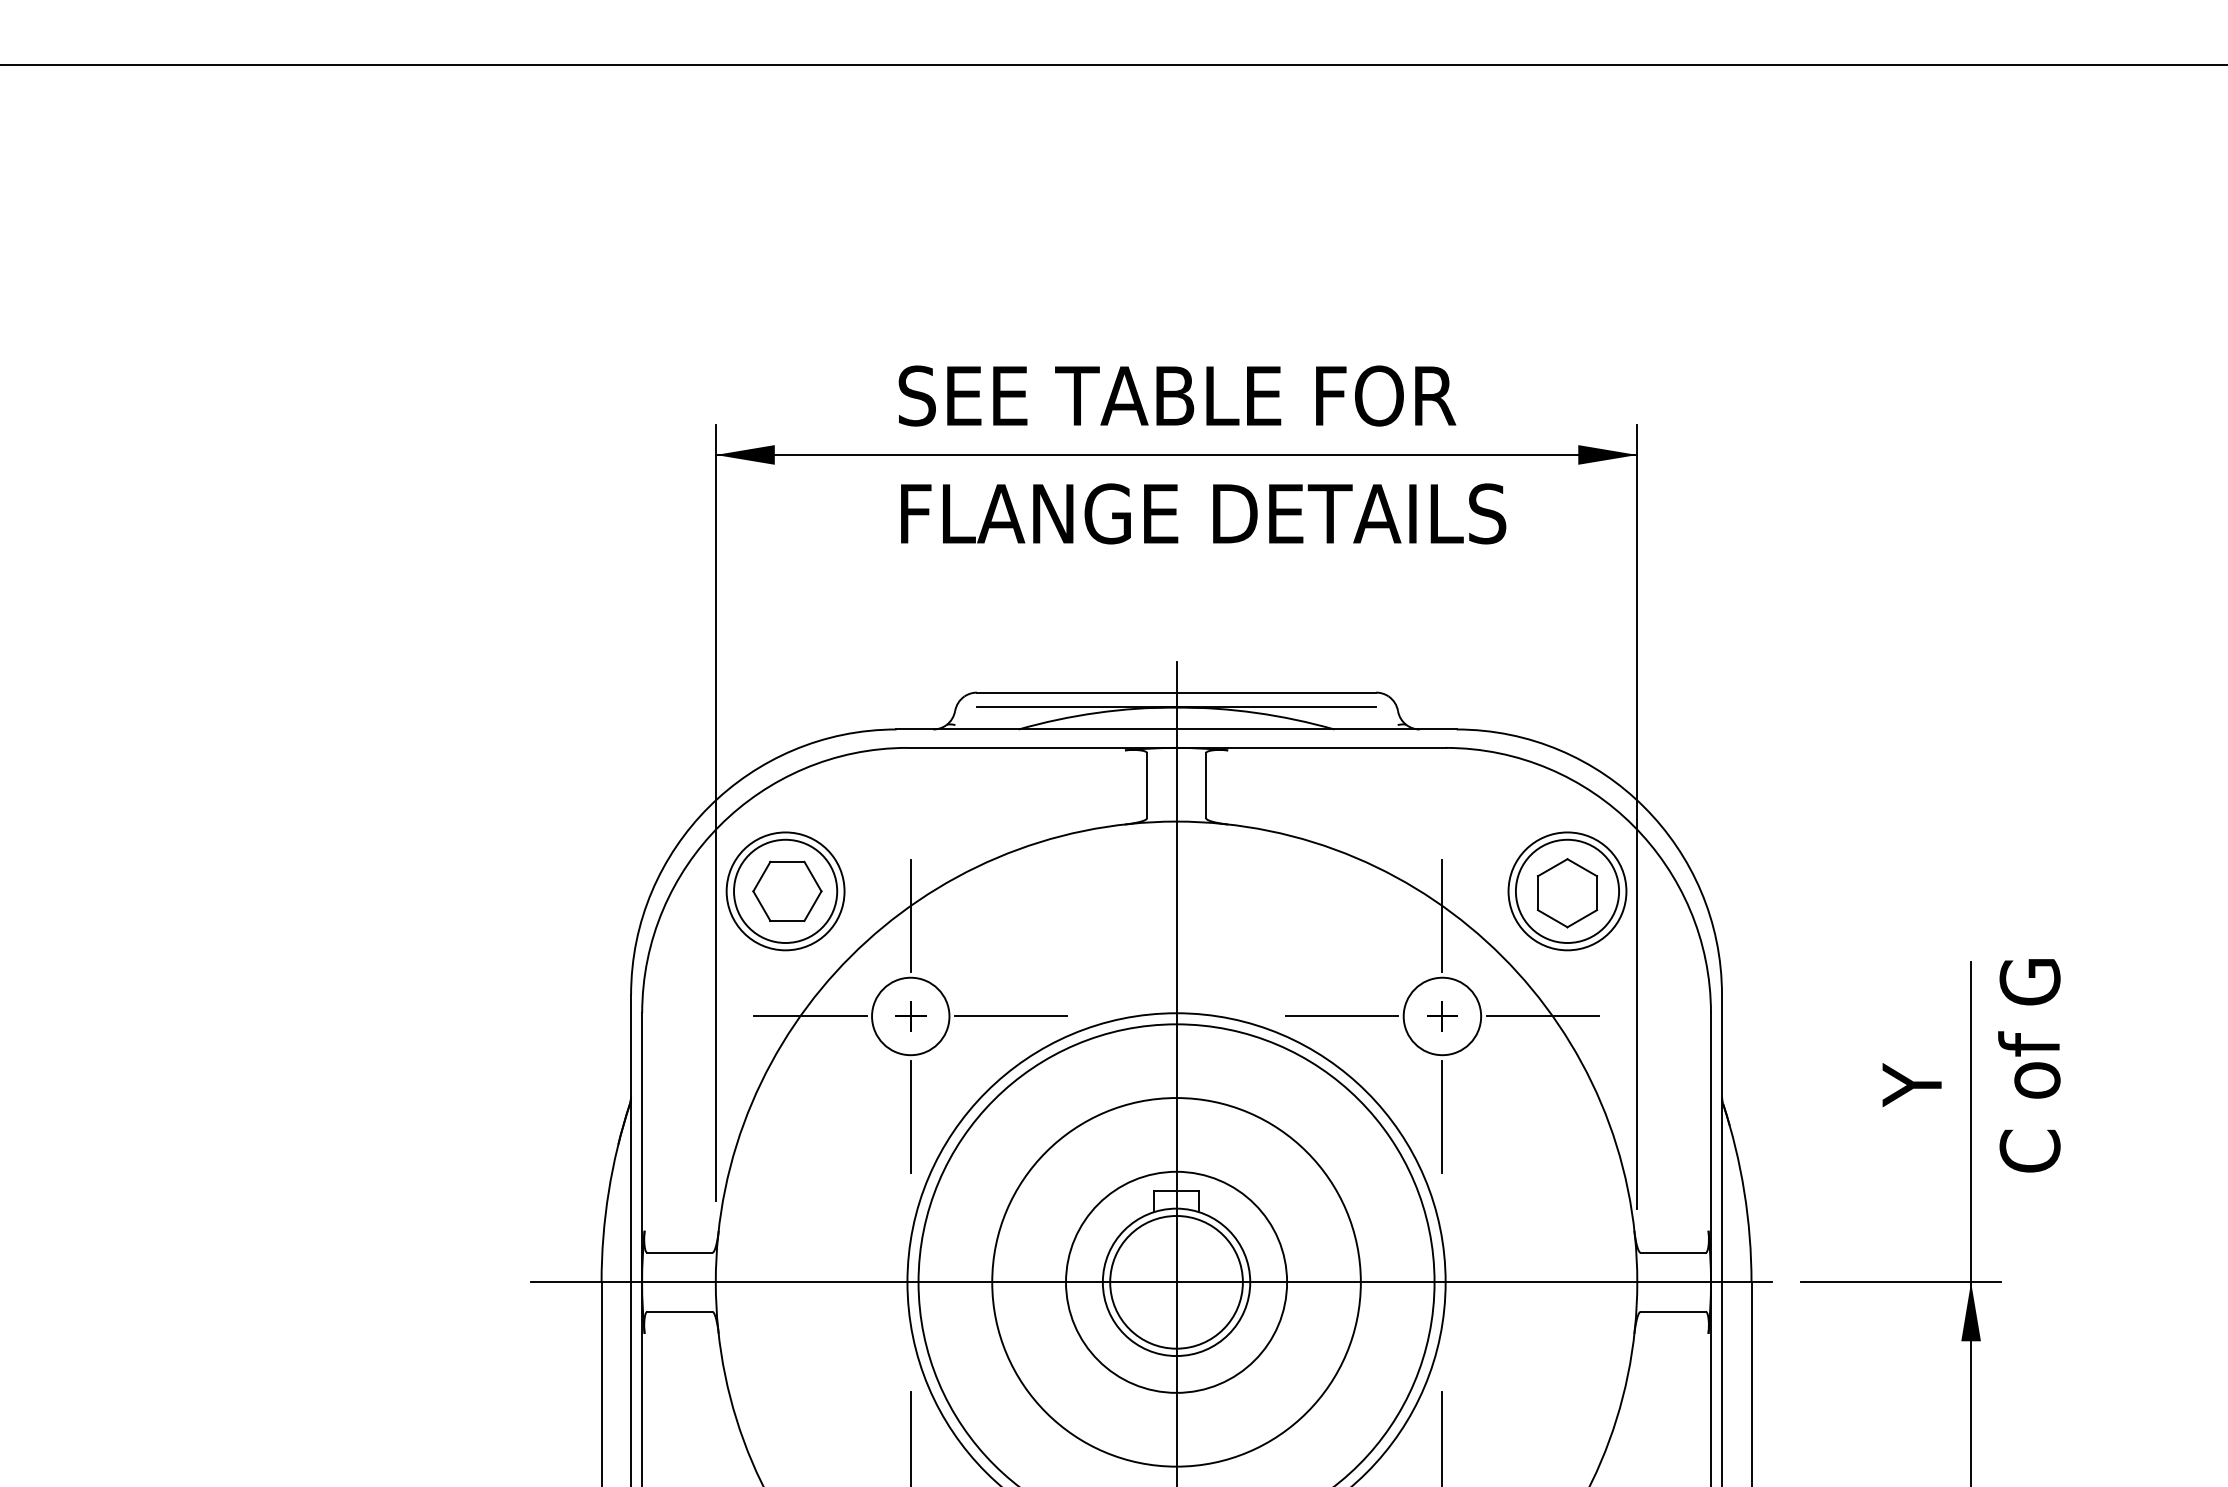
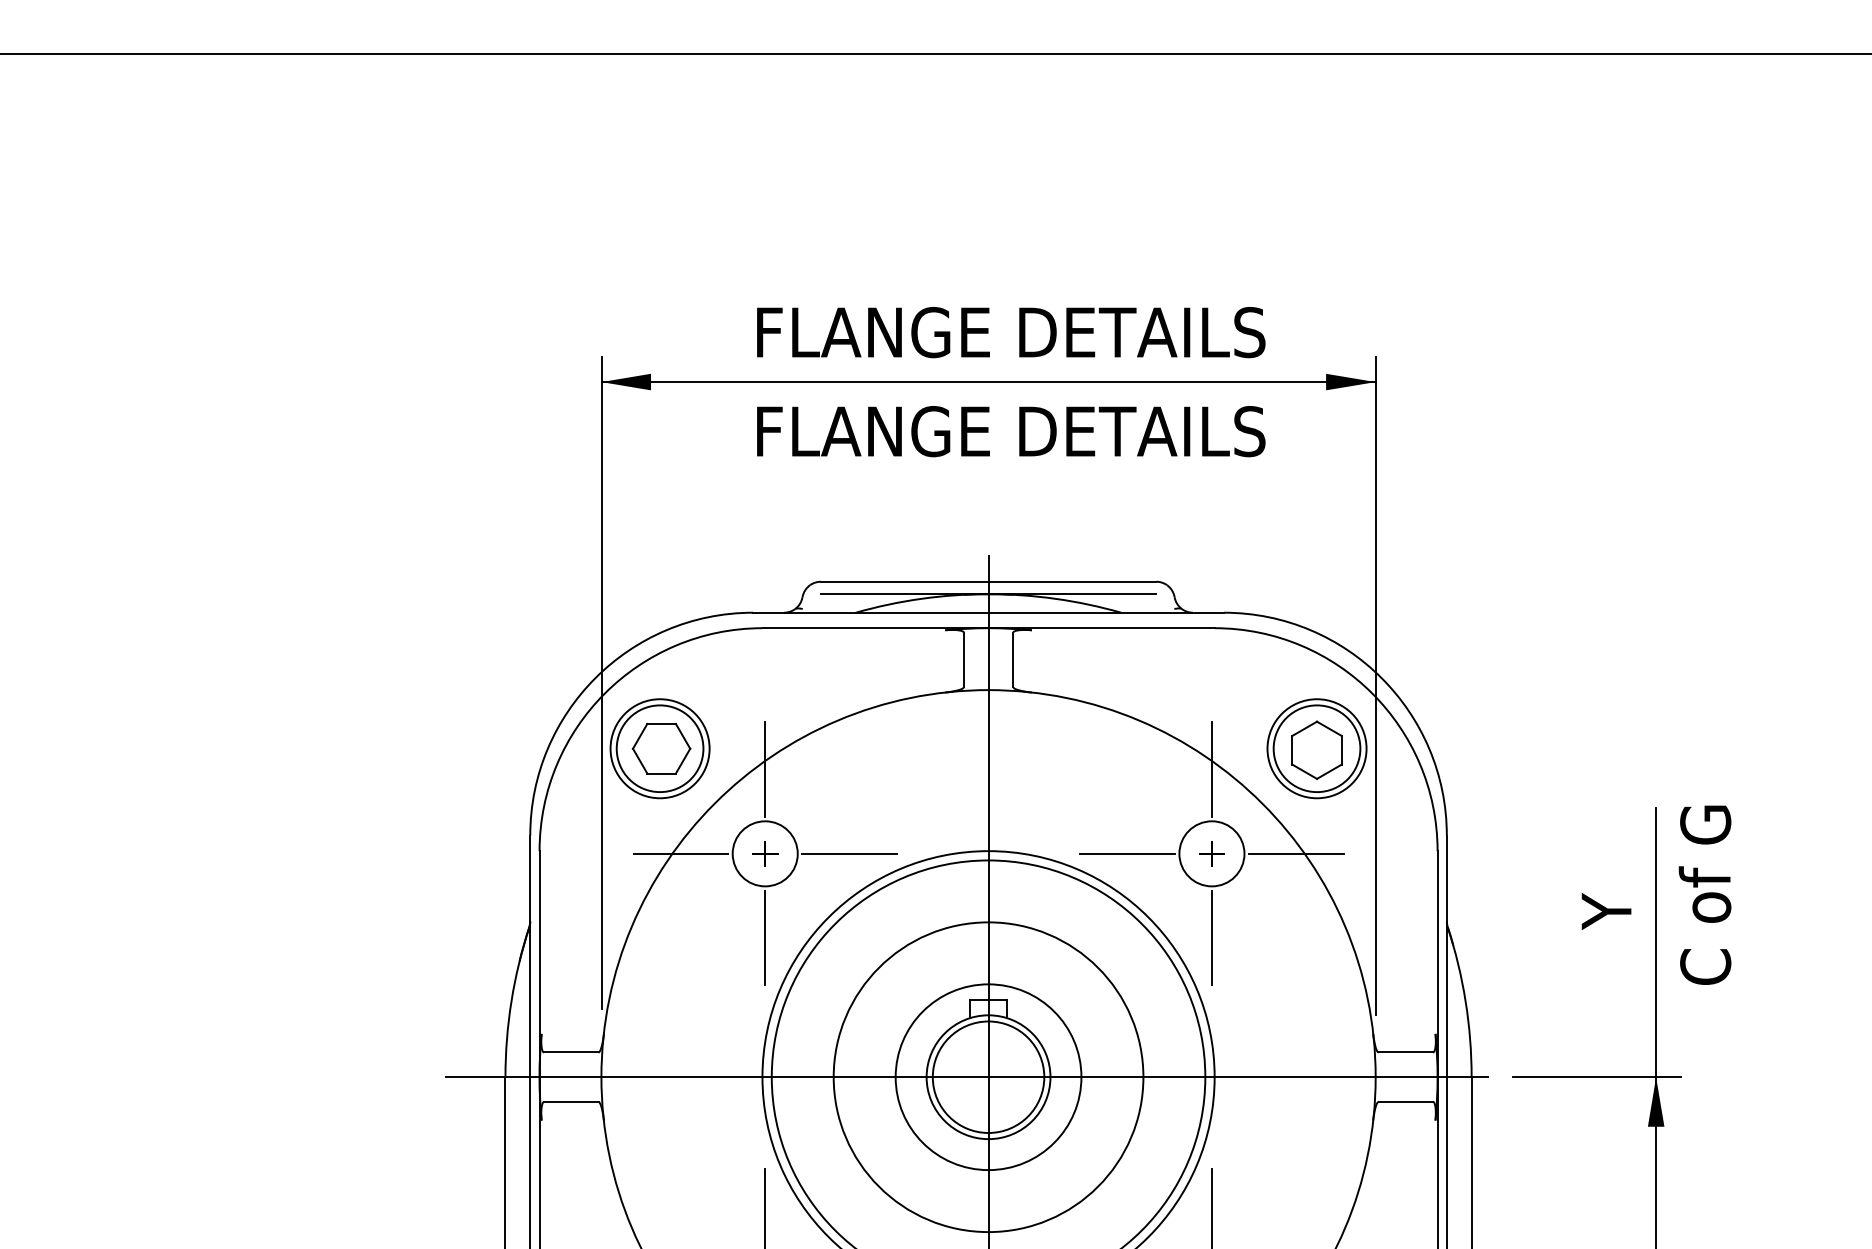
text: (1202, 395) -> (1010, 332), SEE TABLE FOR -> FLANGE DETAILS

